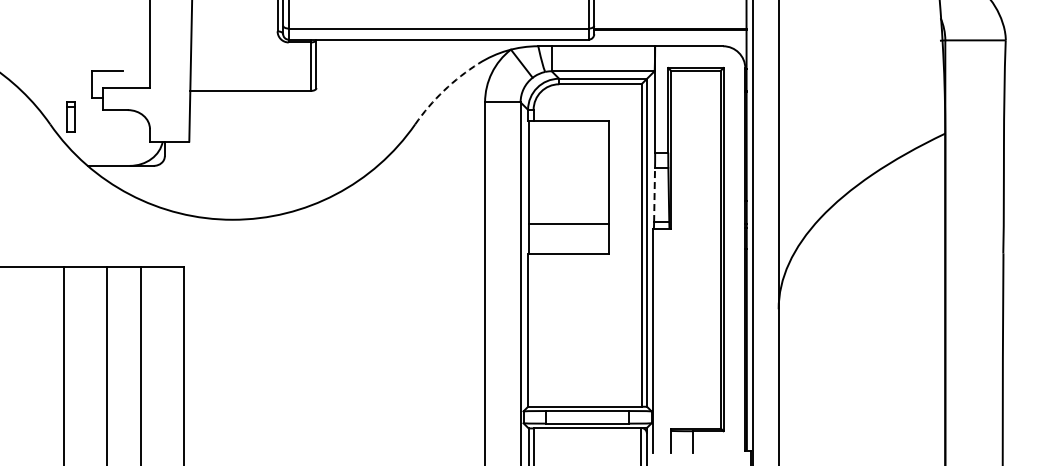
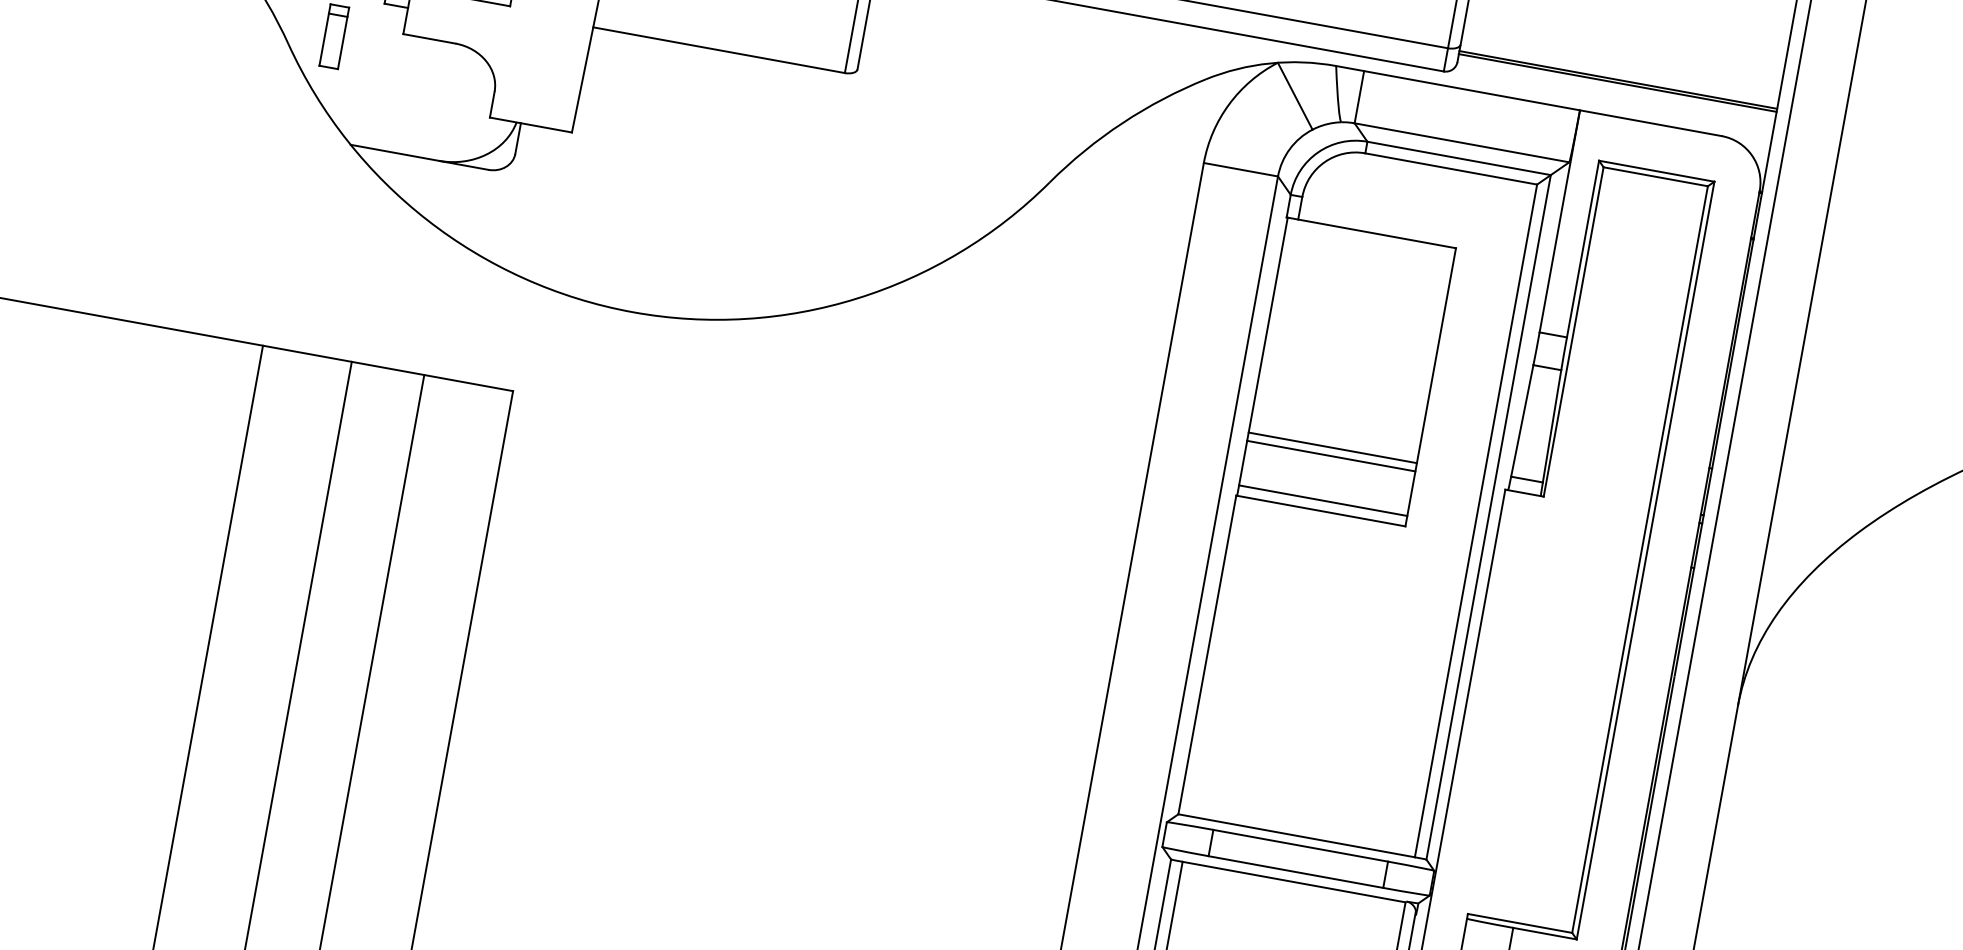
arc: (444, 90) -> (1123, 122), dashed -> solid
line: (654, 195) -> (1522, 421), dashed -> solid
line: (568, 227) -> (1330, 455), added
line: (568, 249) -> (1322, 501), added

